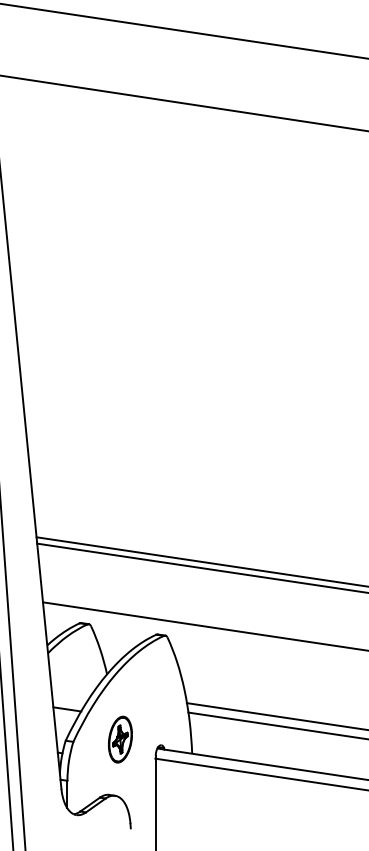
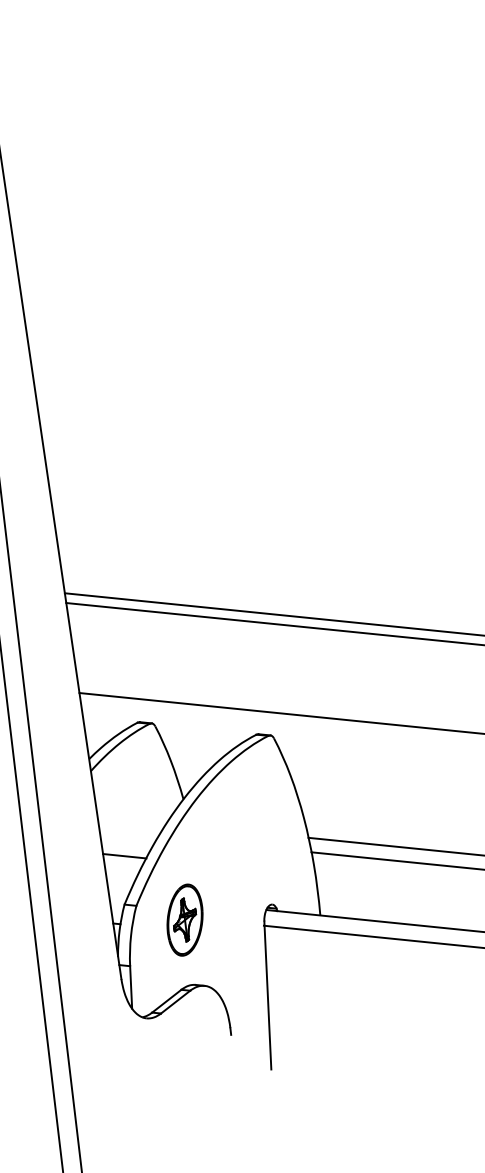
part: (120, 739) -> (185, 919), moved

